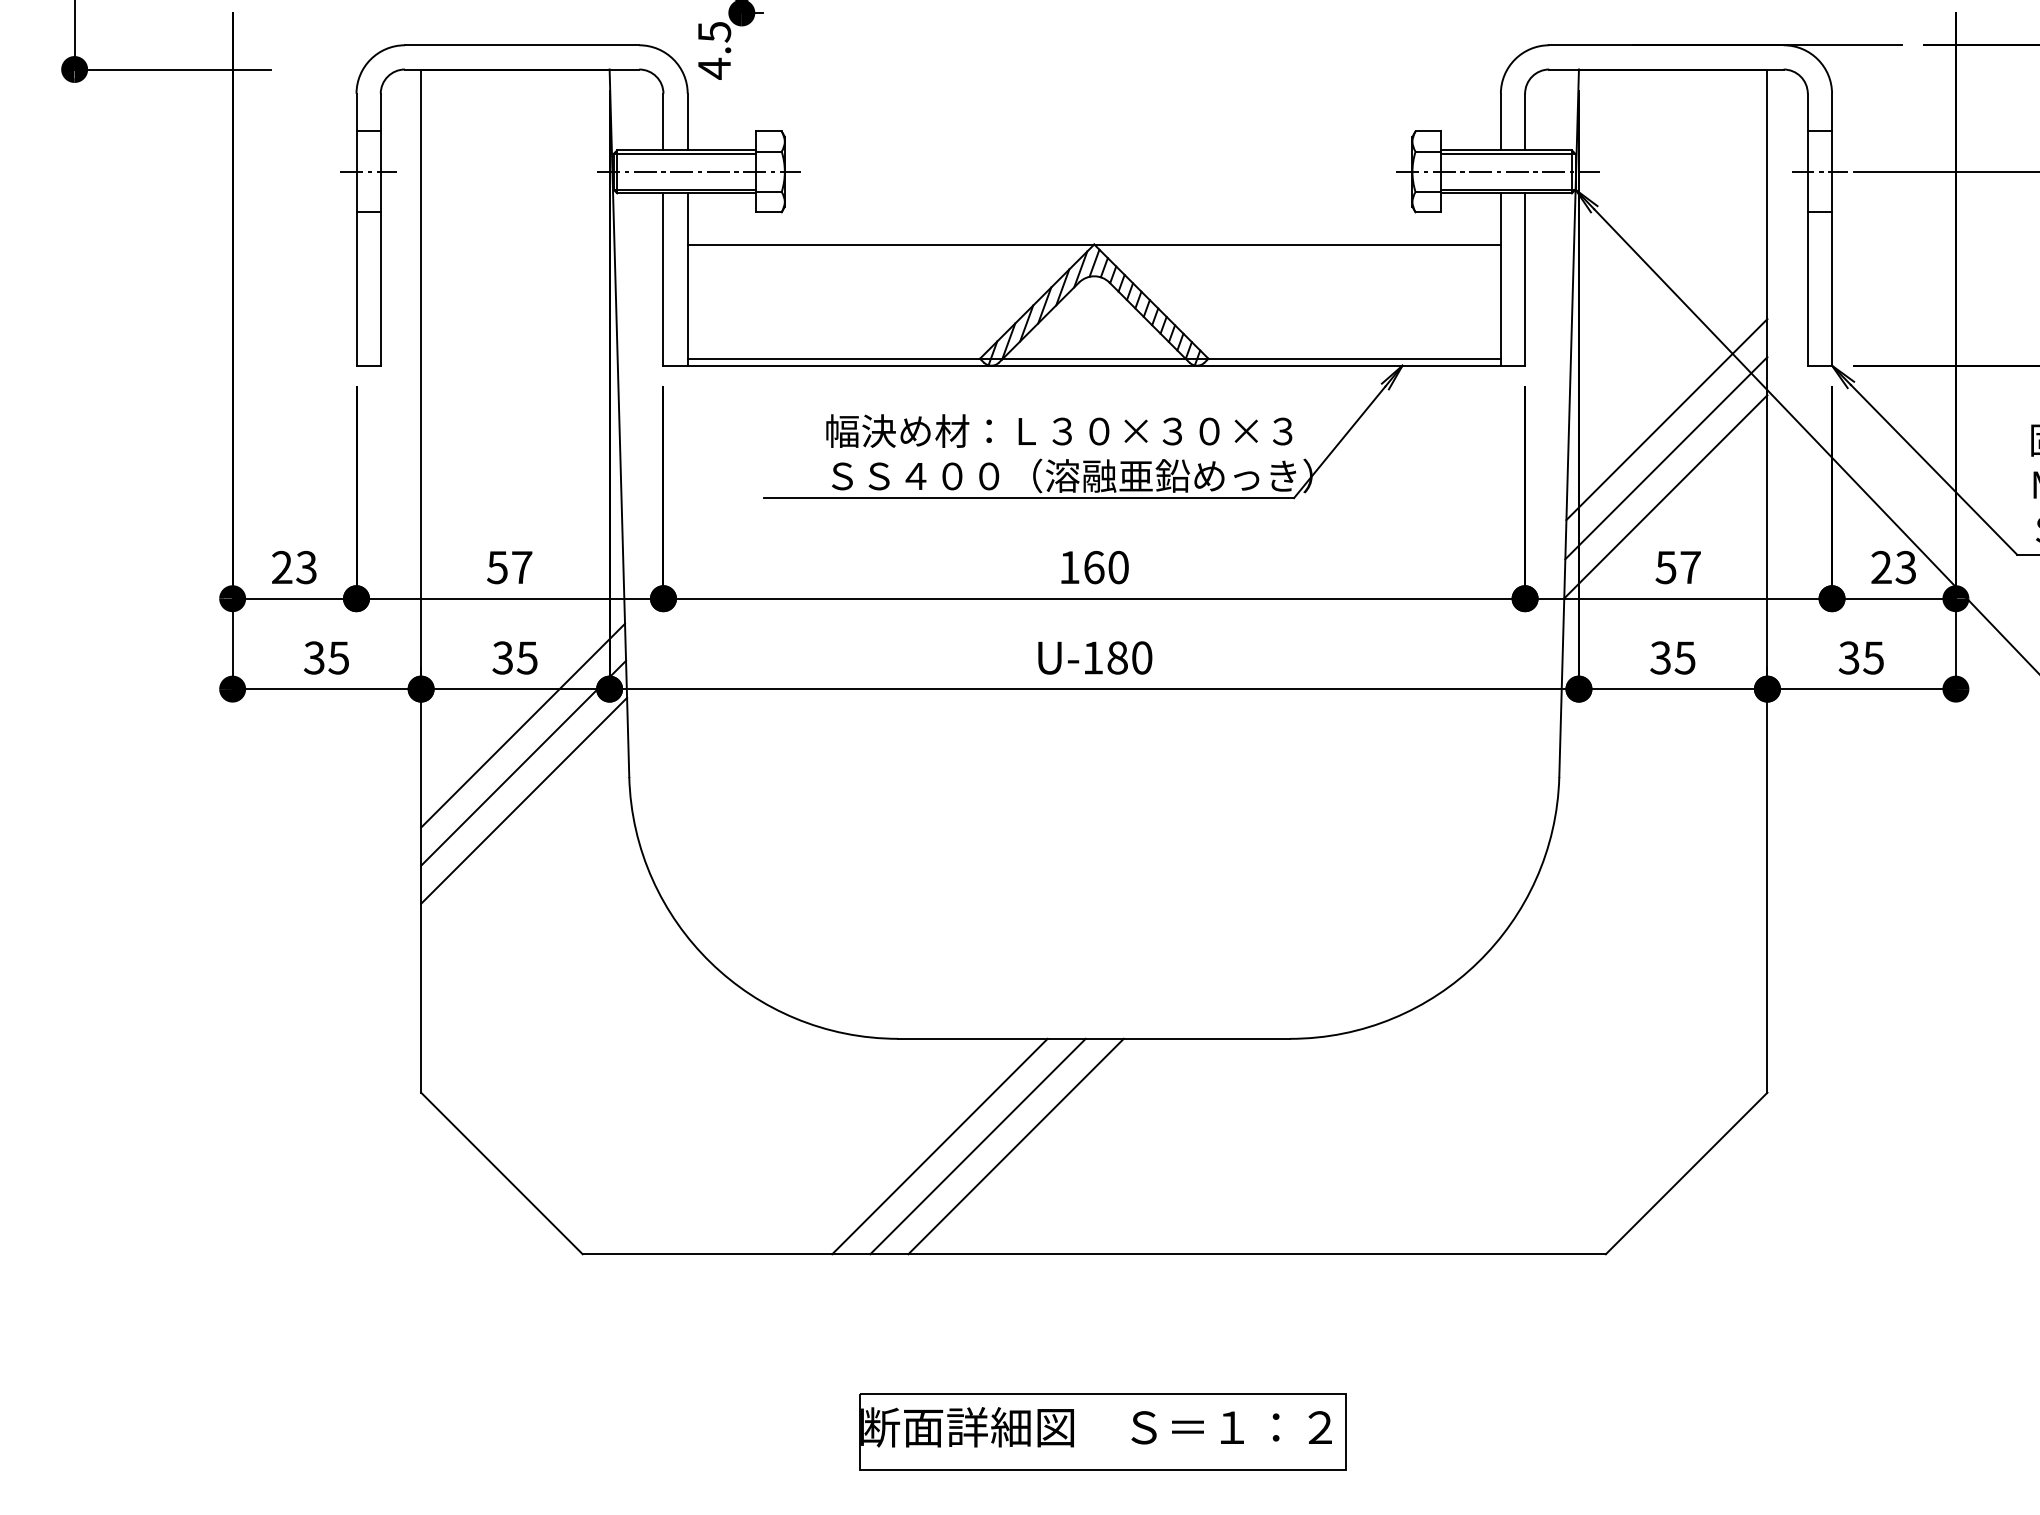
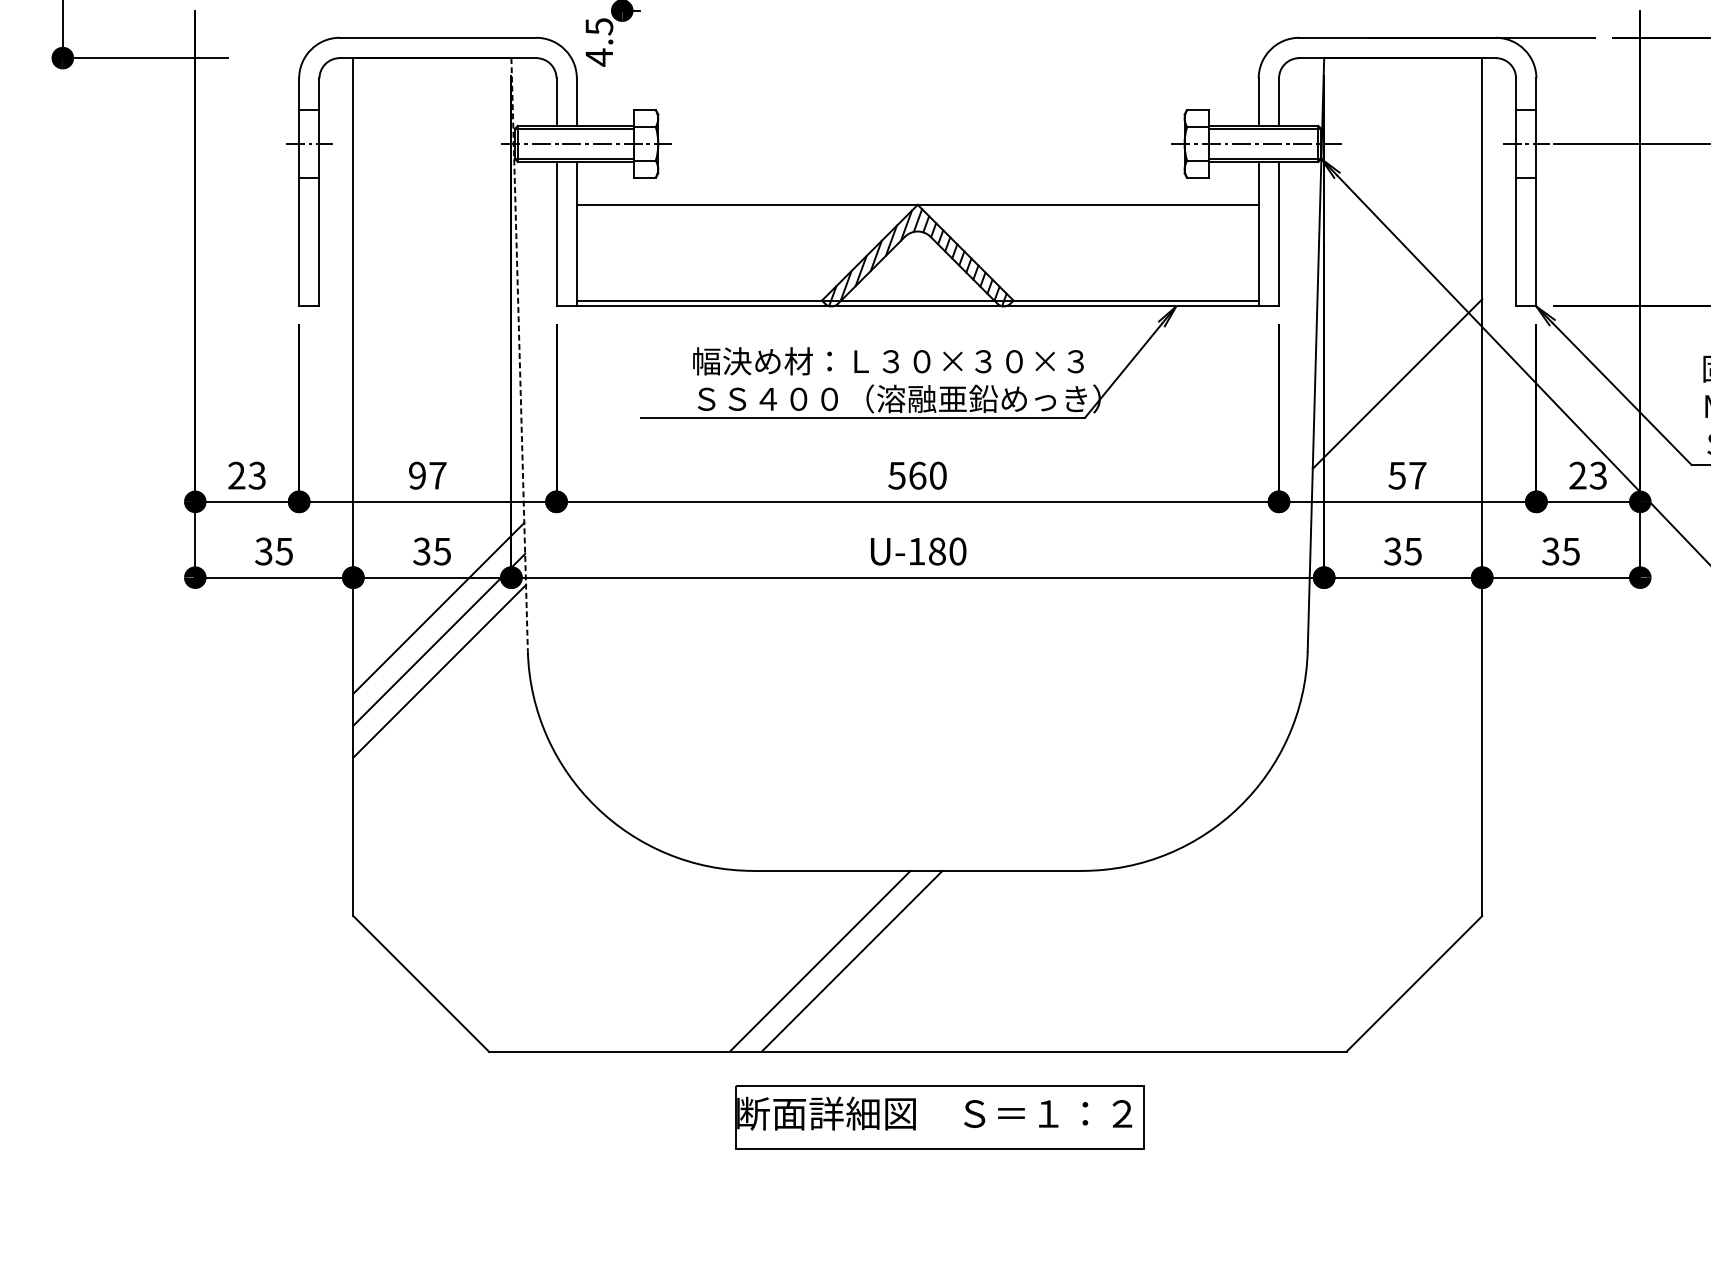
line: (1666, 419) -> (1397, 351), removed
line: (619, 423) -> (519, 354), solid -> dashed
line: (1665, 496) -> (1396, 416), removed
text: (497, 567) -> (417, 475), 57 -> 97
text: (1069, 567) -> (897, 475), 160 -> 560
line: (939, 1146) -> (788, 961), removed
part: (1102, 1431) -> (939, 1117), moved

